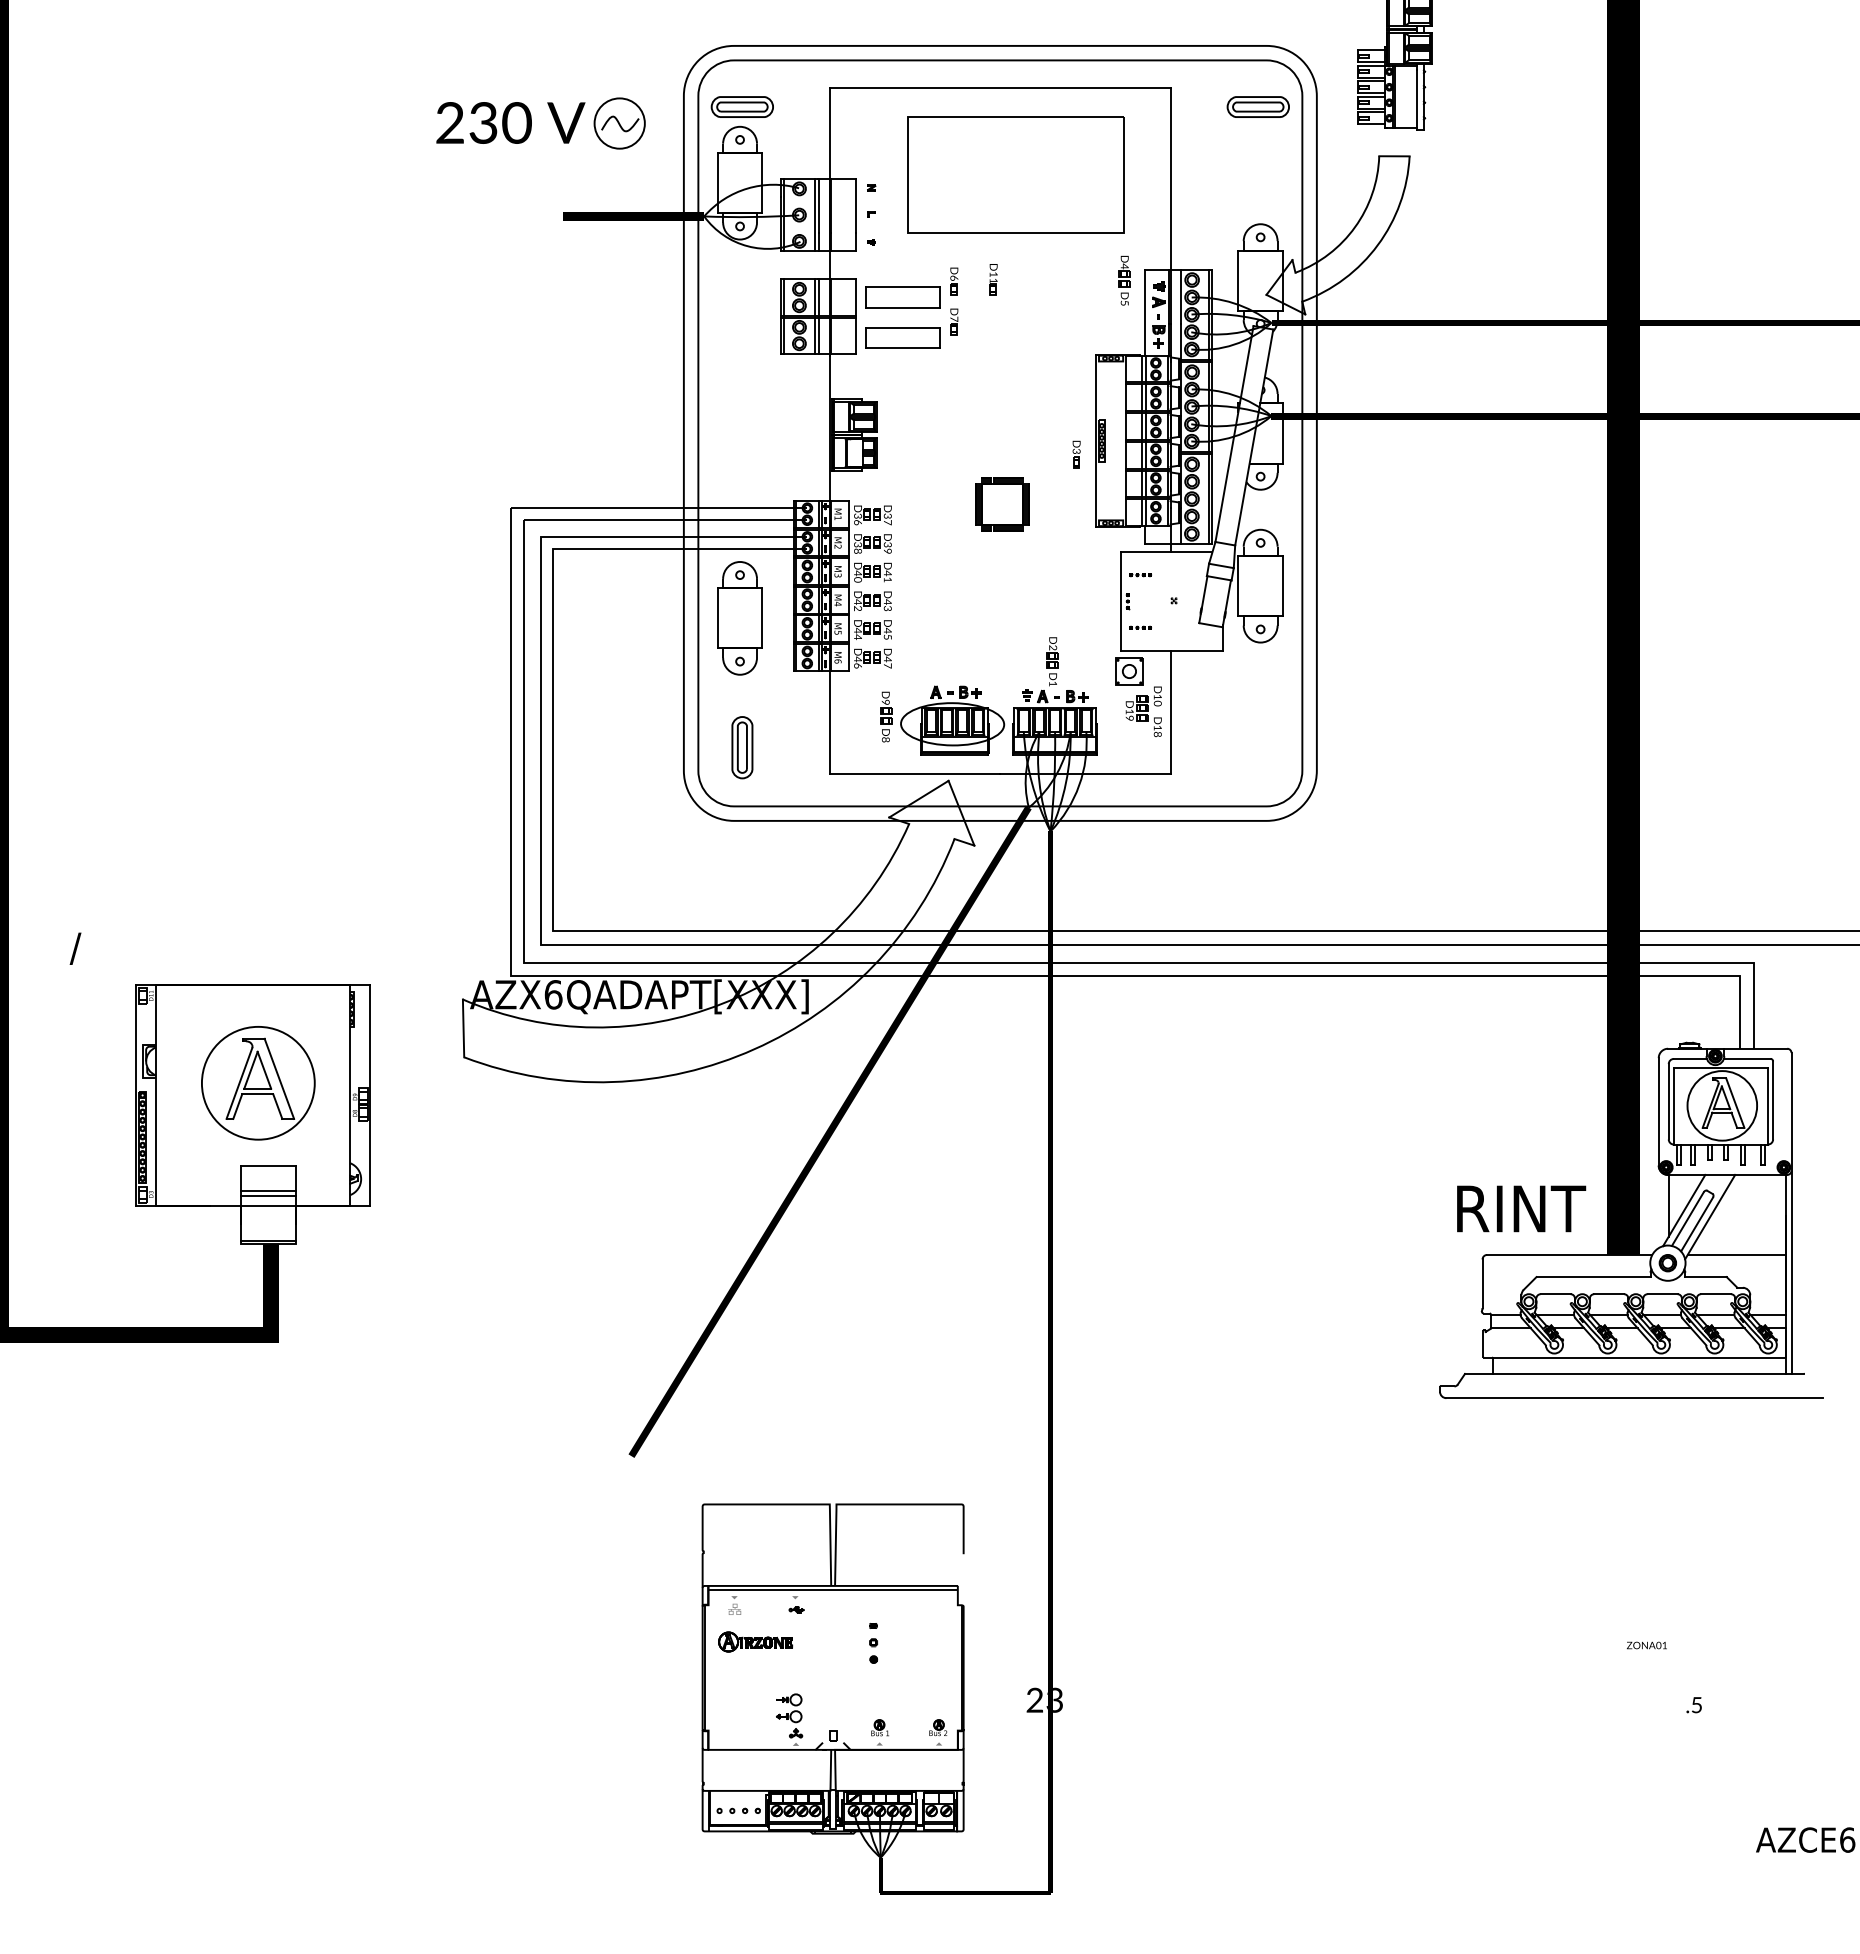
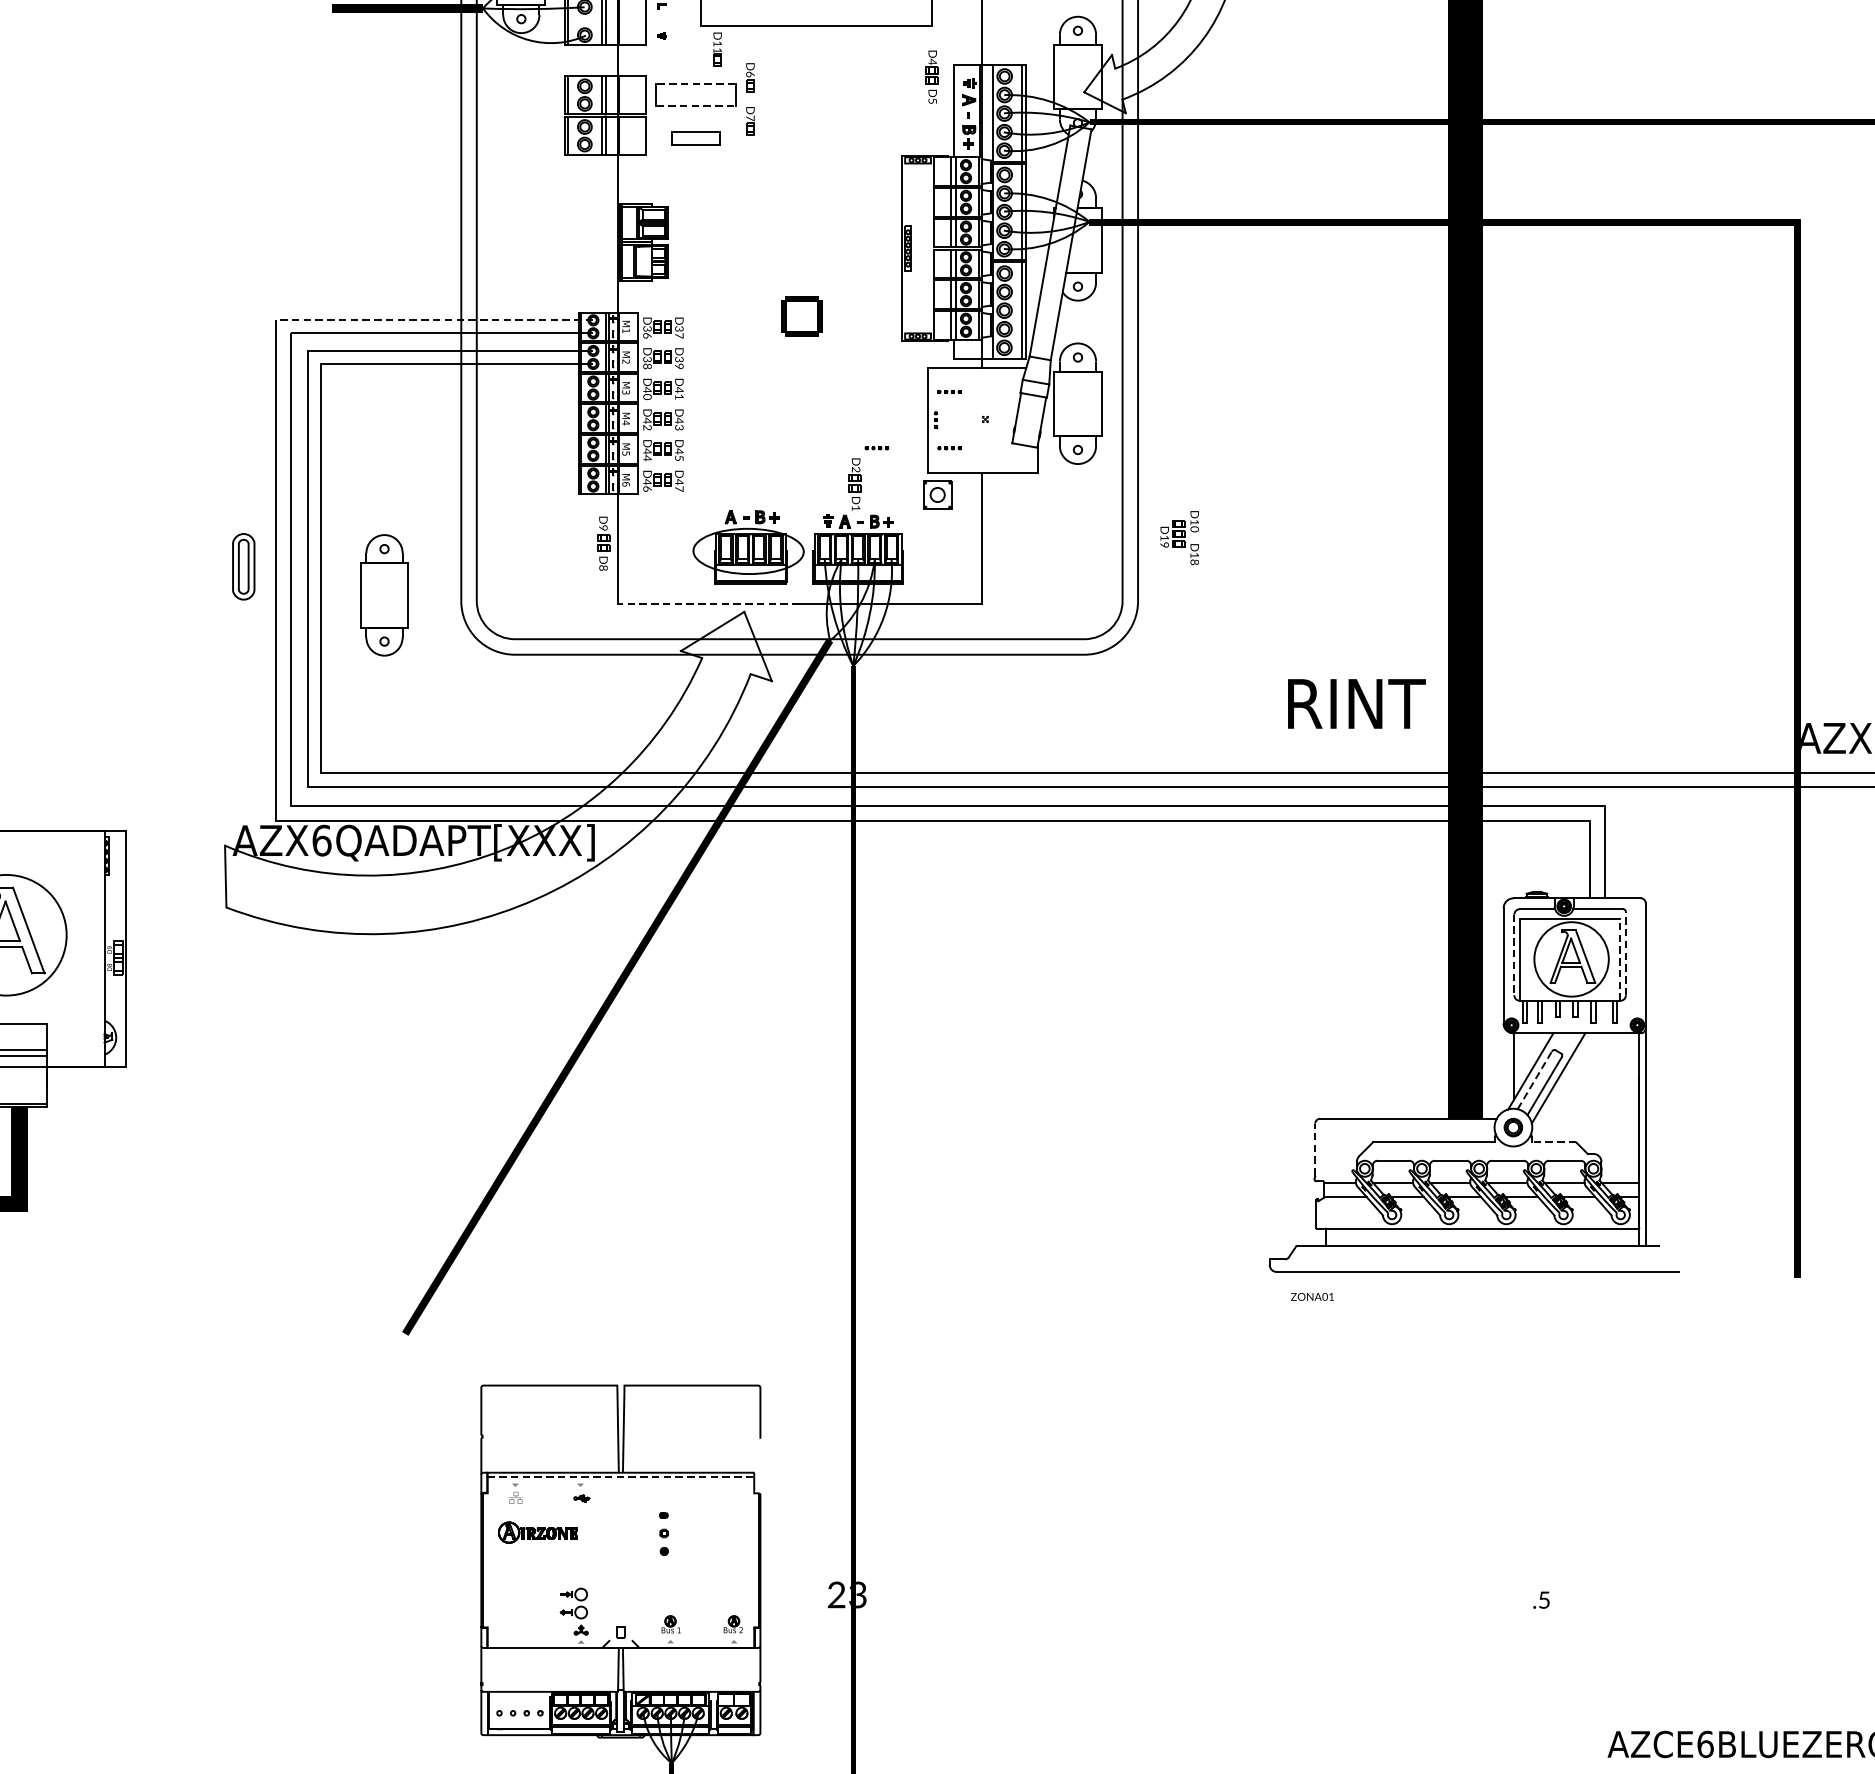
part: (993, 279) -> (717, 49), moved
line: (902, 287) -> (695, 84), solid -> dashed
line: (903, 307) -> (696, 105), solid -> dashed
part: (902, 337) -> (695, 137), size x0.6
part: (1076, 454) -> (881, 262), removed
part: (1002, 504) -> (801, 316), size x0.7
line: (658, 508) -> (434, 320), solid -> dashed
part: (739, 618) -> (383, 595), moved
line: (1071, 627) -> (875, 447), added
part: (1143, 711) -> (1179, 537), moved
part: (886, 716) -> (604, 543), moved
part: (742, 747) -> (243, 566), moved
line: (914, 773) -> (707, 604), solid -> dashed
line: (1773, 1100) -> (1626, 953), solid -> dashed
line: (1668, 1101) -> (1514, 954), solid -> dashed
line: (1767, 1105) -> (1619, 959), solid -> dashed
text: (1521, 1208) -> (1356, 703), moved
line: (1688, 1218) -> (1535, 1079), solid -> dashed
line: (1736, 1254) -> (1586, 1118), removed
line: (1705, 1277) -> (1553, 1142), solid -> dashed
line: (1482, 1283) -> (1315, 1149), solid -> dashed
line: (833, 1590) -> (621, 1477), solid -> dashed
text: (1646, 1645) -> (1311, 1296), moved

